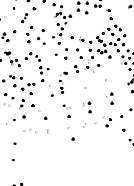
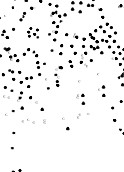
part: (35, 35) -> (32, 32), size x0.6
part: (66, 110) -> (61, 102), removed
part: (106, 121) -> (98, 112), removed

